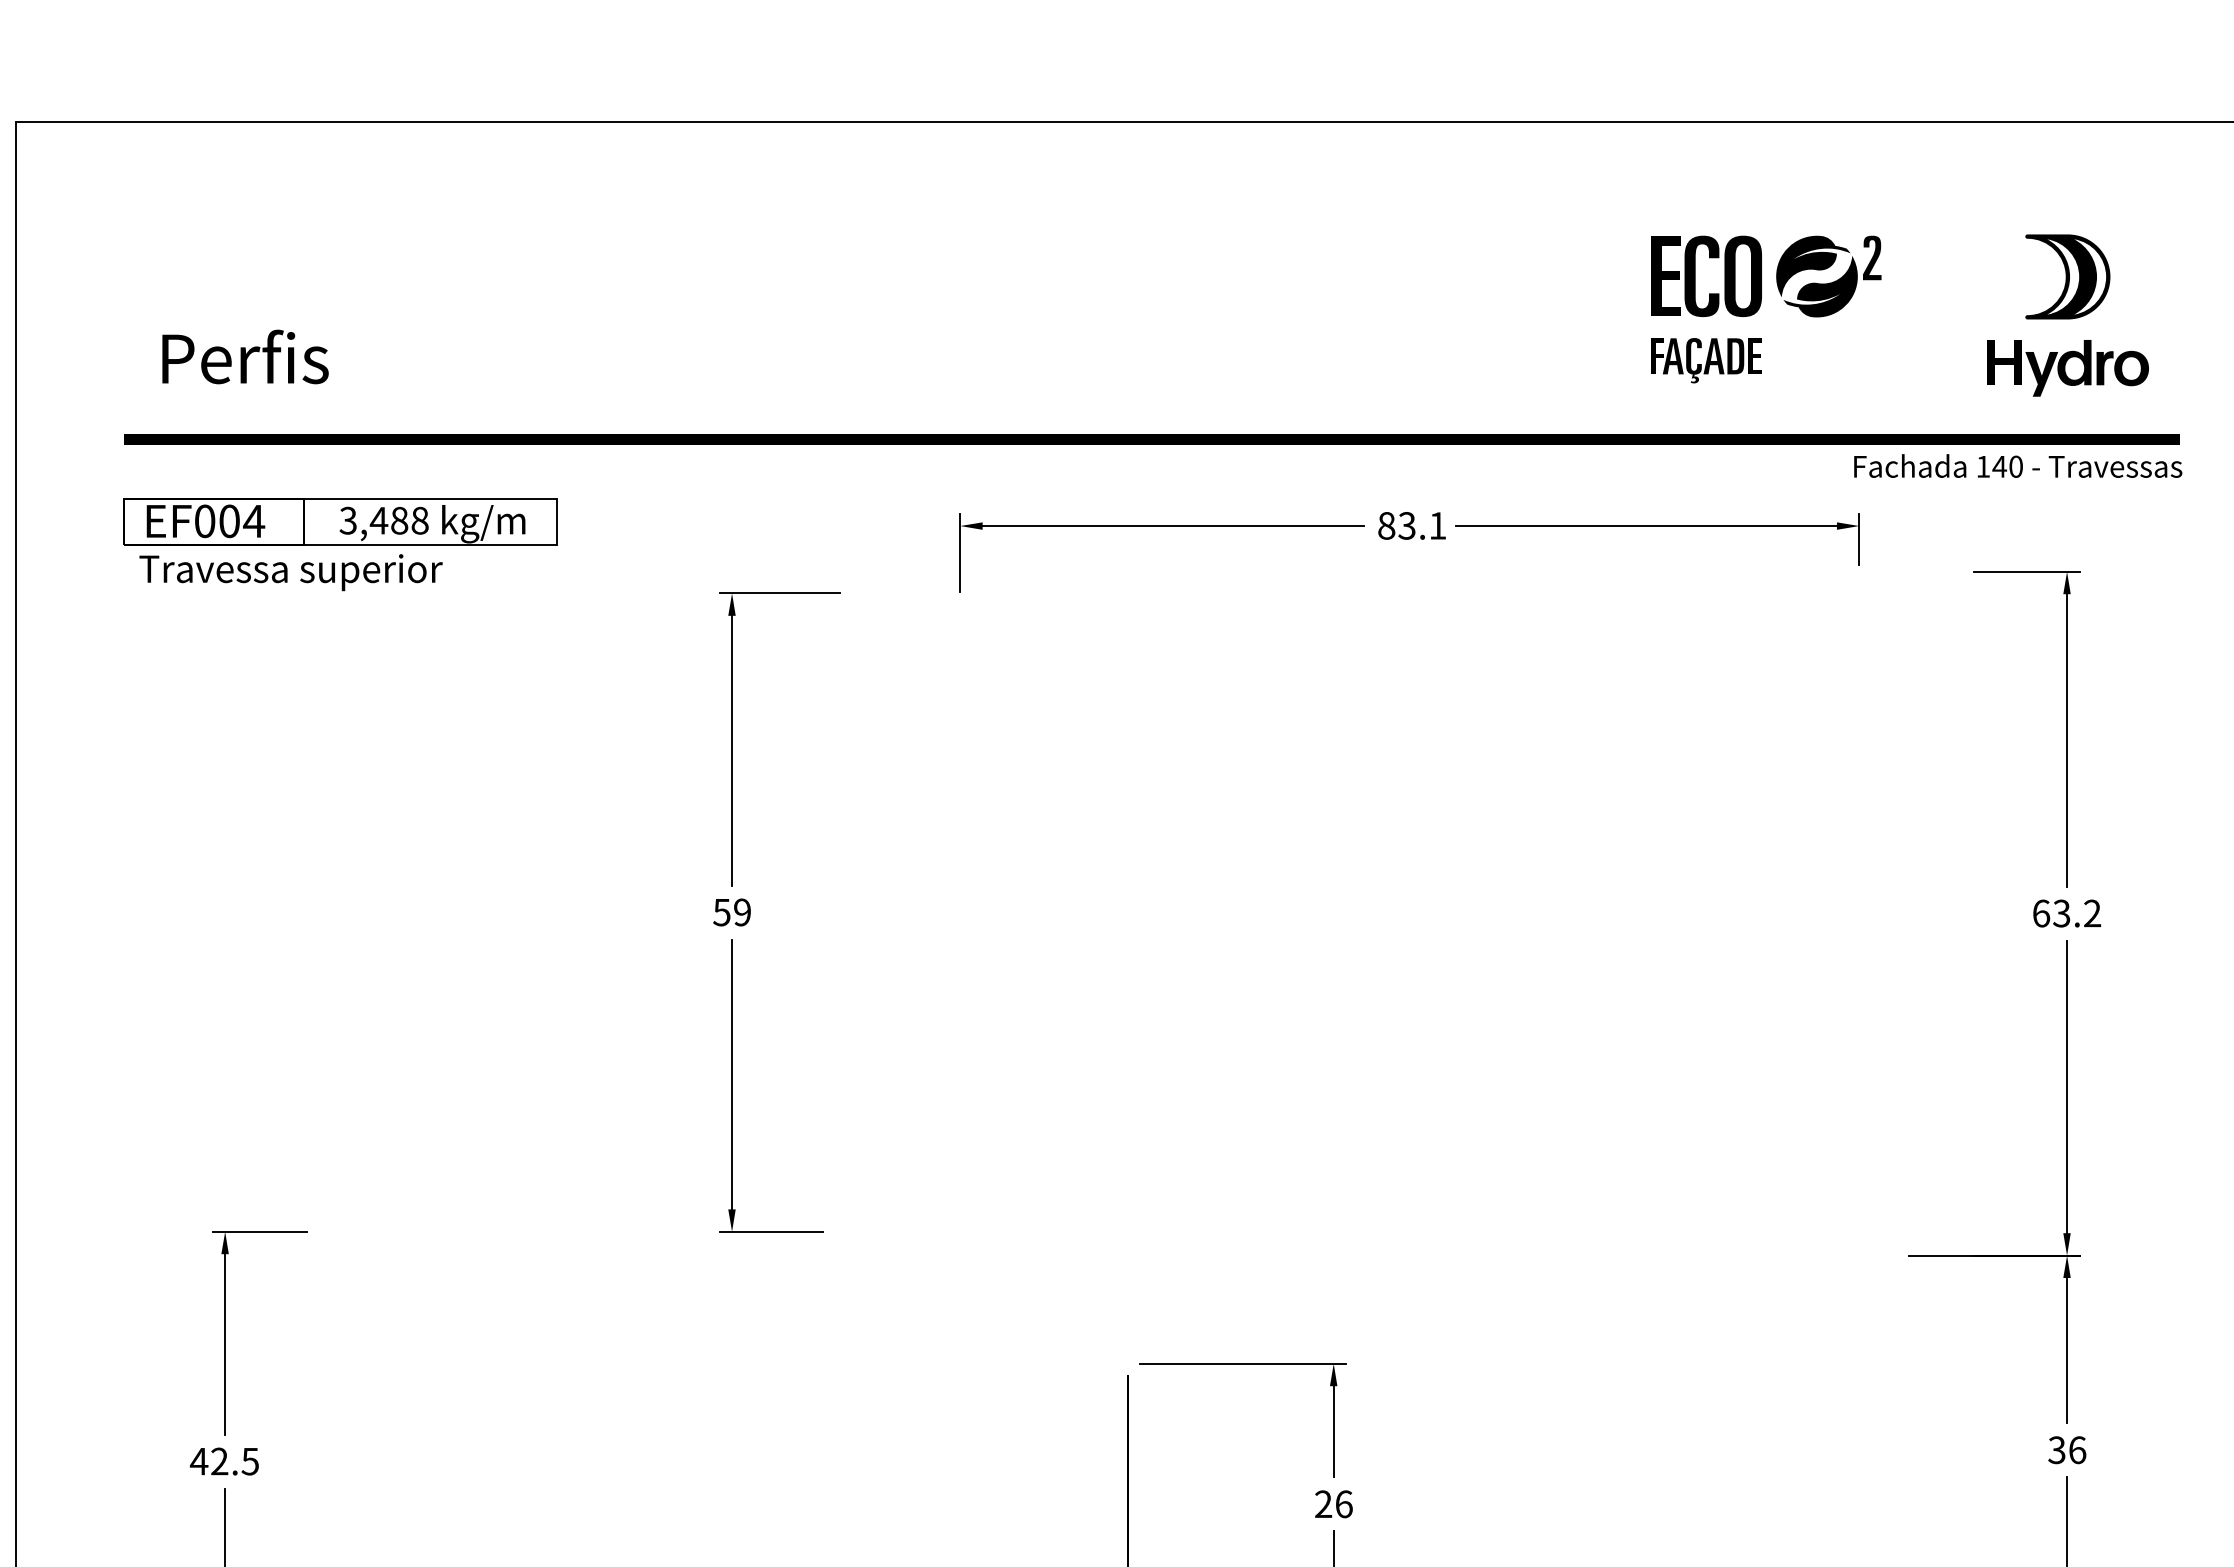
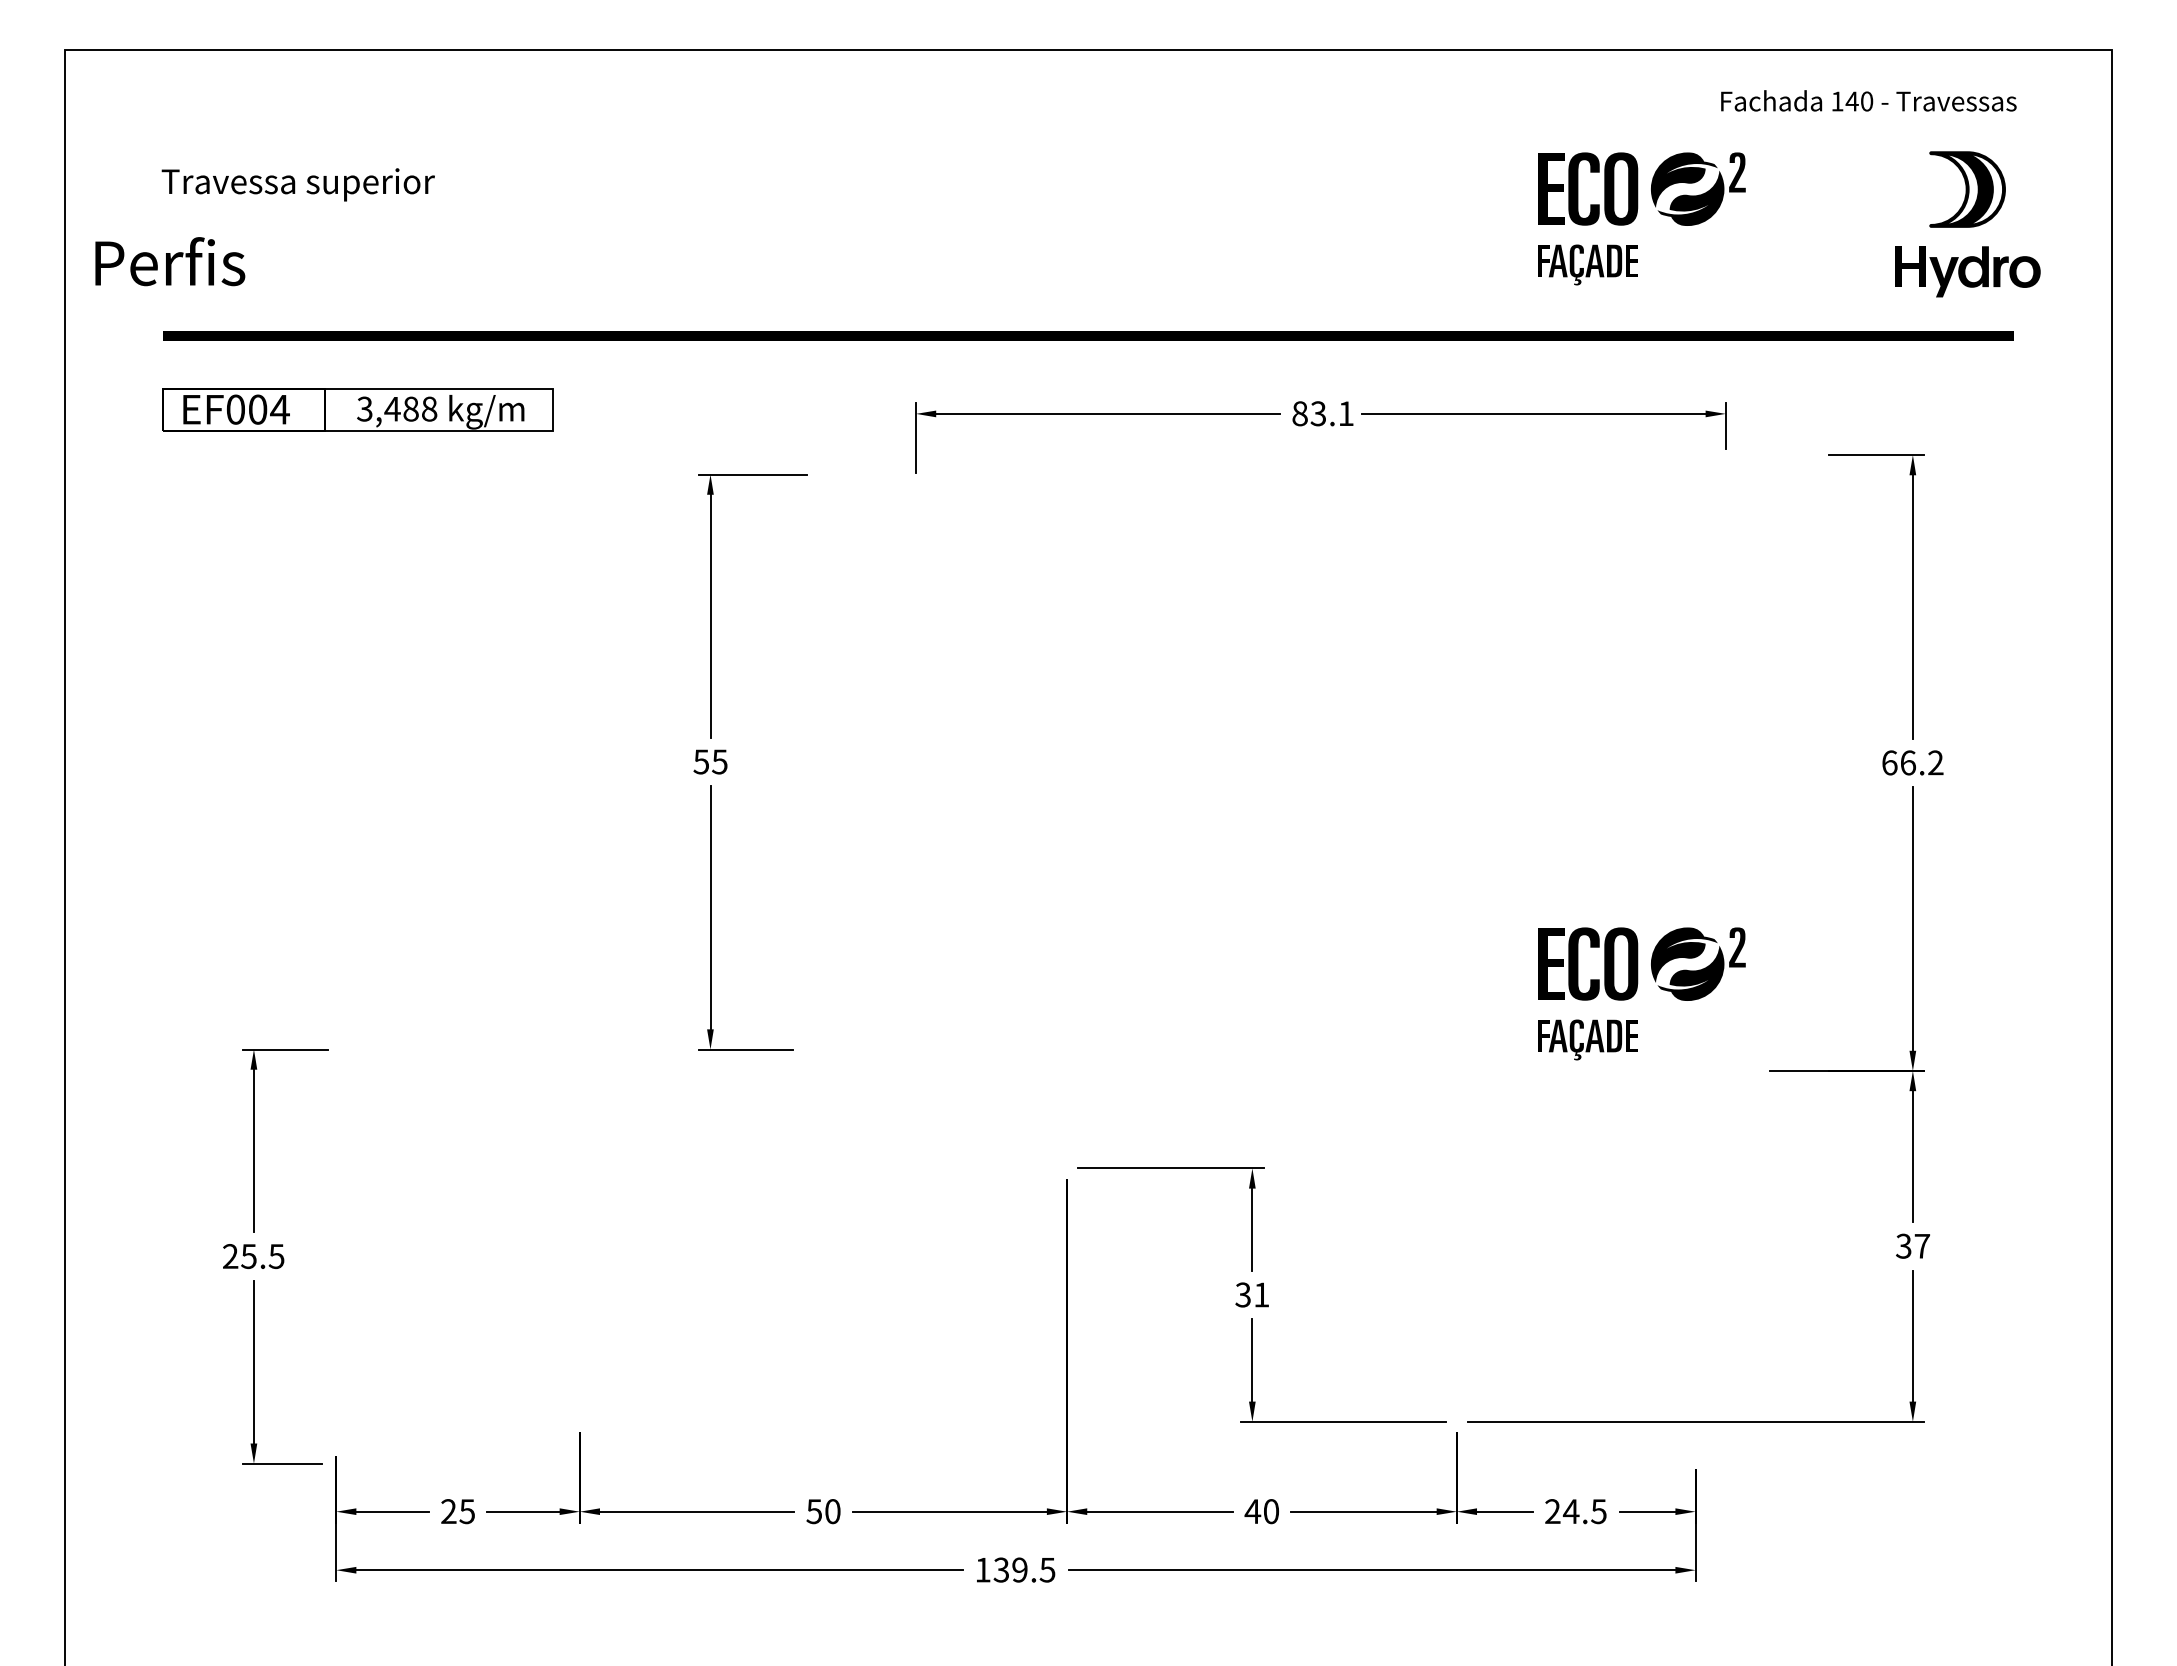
part: (2067, 315) -> (1967, 224), moved
text: (245, 356) -> (170, 261), moved
text: (2017, 465) -> (1868, 100), moved
text: (290, 572) -> (297, 184), moved
text: (742, 911) -> (719, 761), 59 -> 55
text: (2062, 913) -> (1908, 762), 63.2 -> 66.2
part: (1765, 1169) -> (1641, 993), added
text: (2077, 1449) -> (1922, 1245), 36 -> 37
text: (209, 1461) -> (239, 1256), 42.5 -> 25.5
text: (1333, 1503) -> (1252, 1294), 26 -> 31

